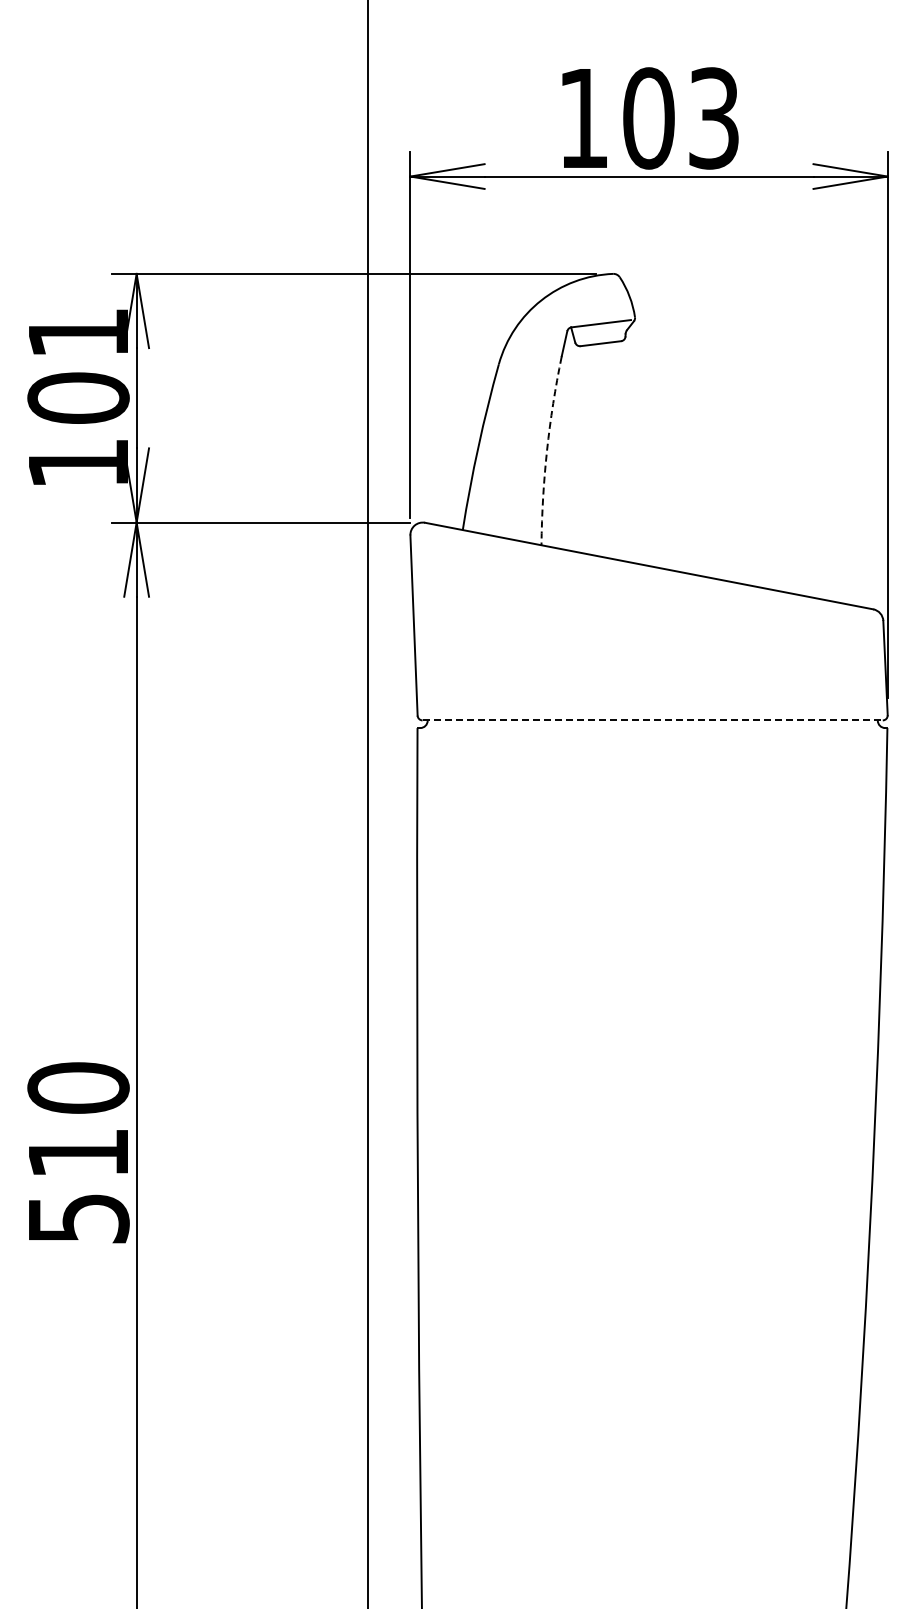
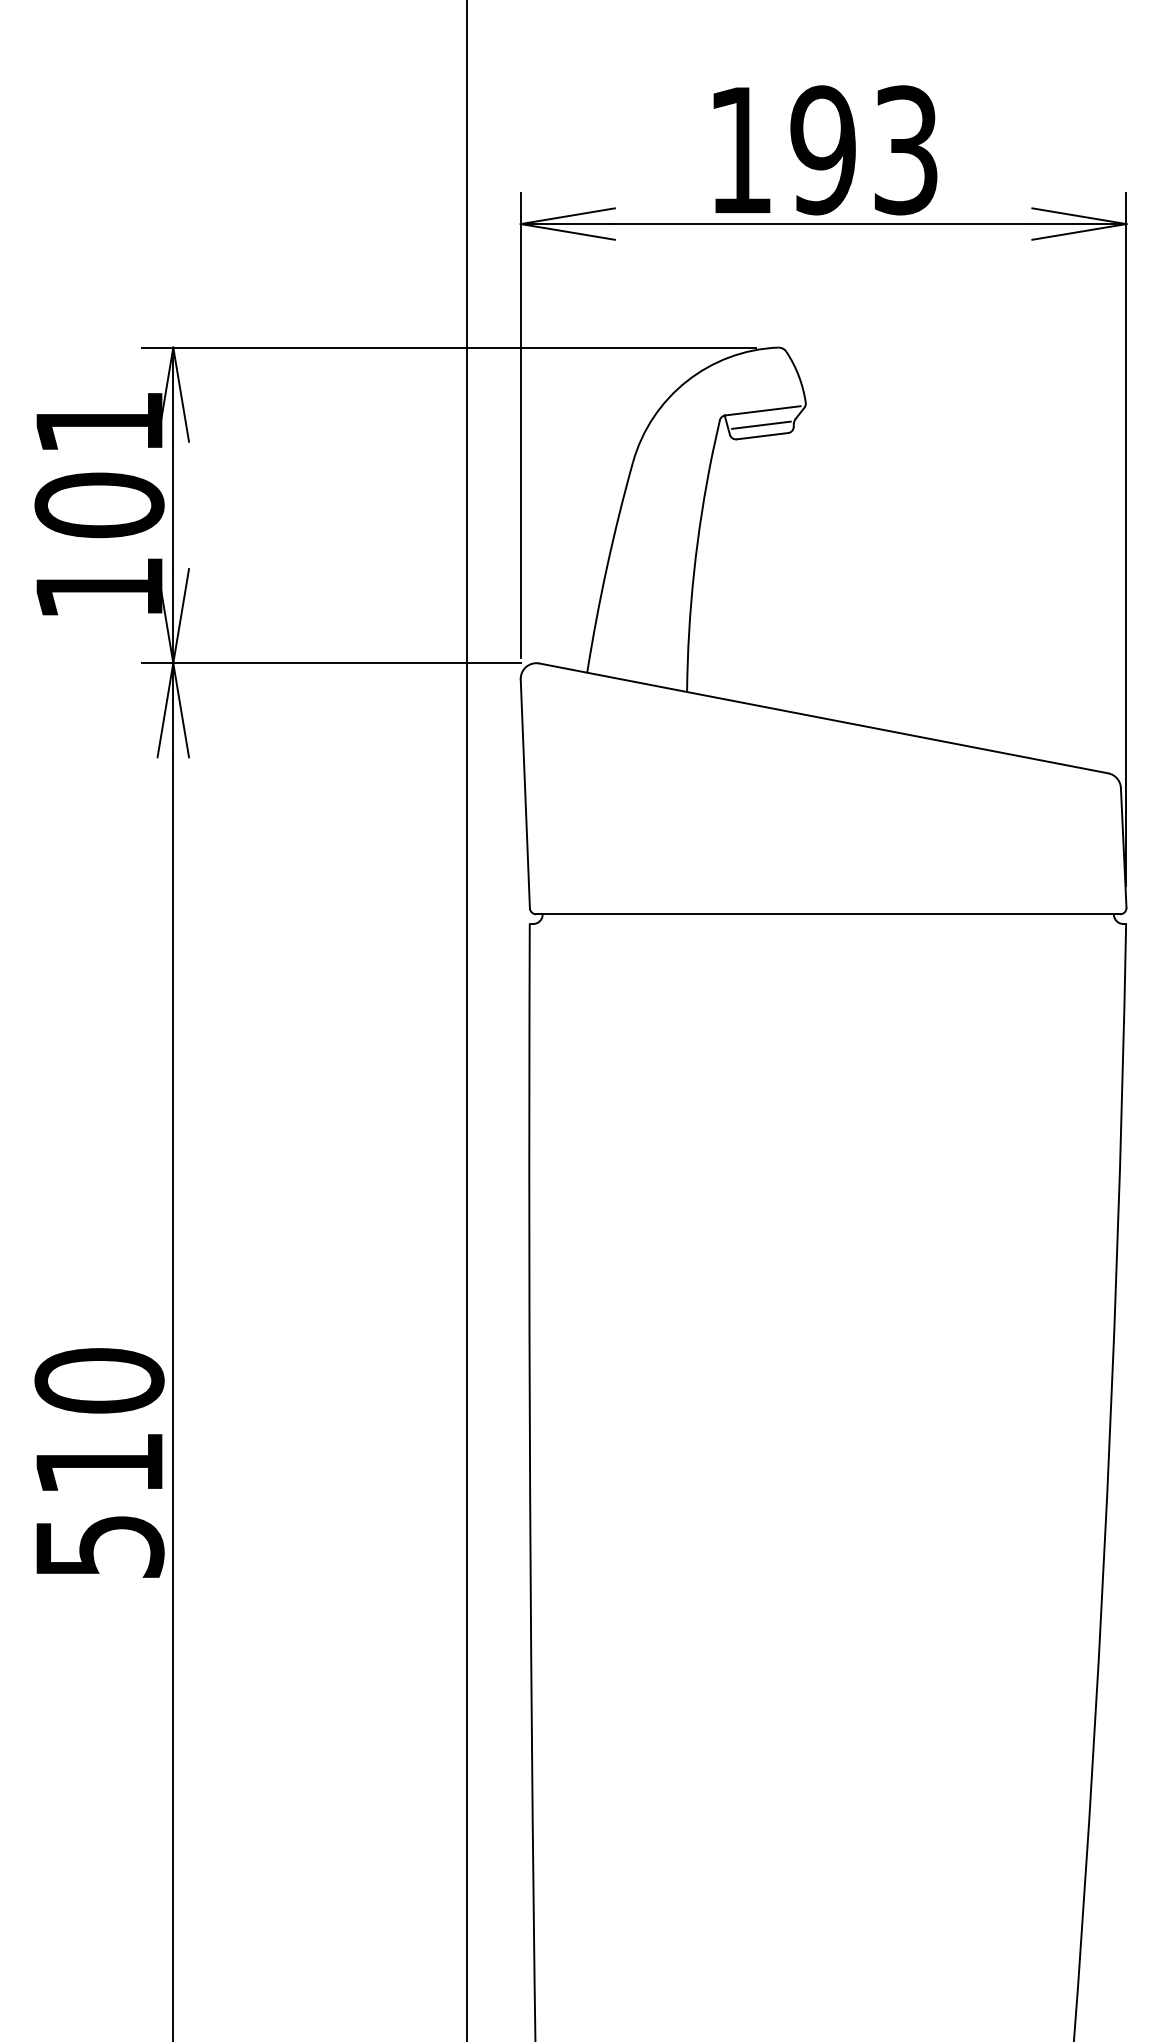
text: (648, 118) -> (822, 150), 103 -> 193
line: (599, 334) -> (760, 424), added
arc: (547, 450) -> (694, 571), dashed -> solid
line: (653, 720) -> (829, 914), dashed -> solid

